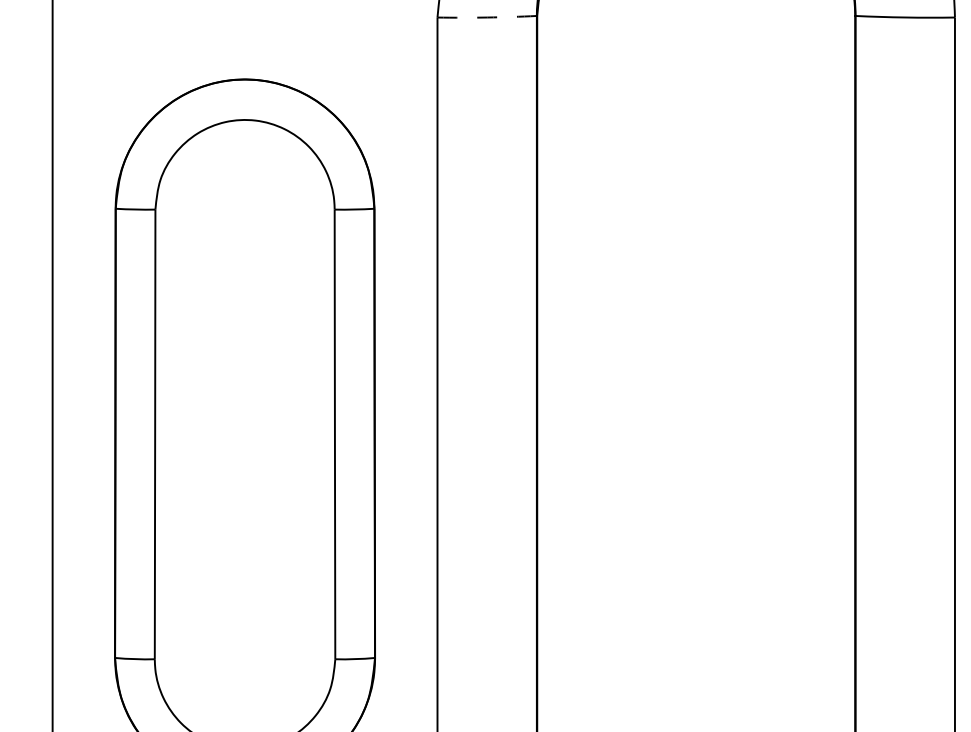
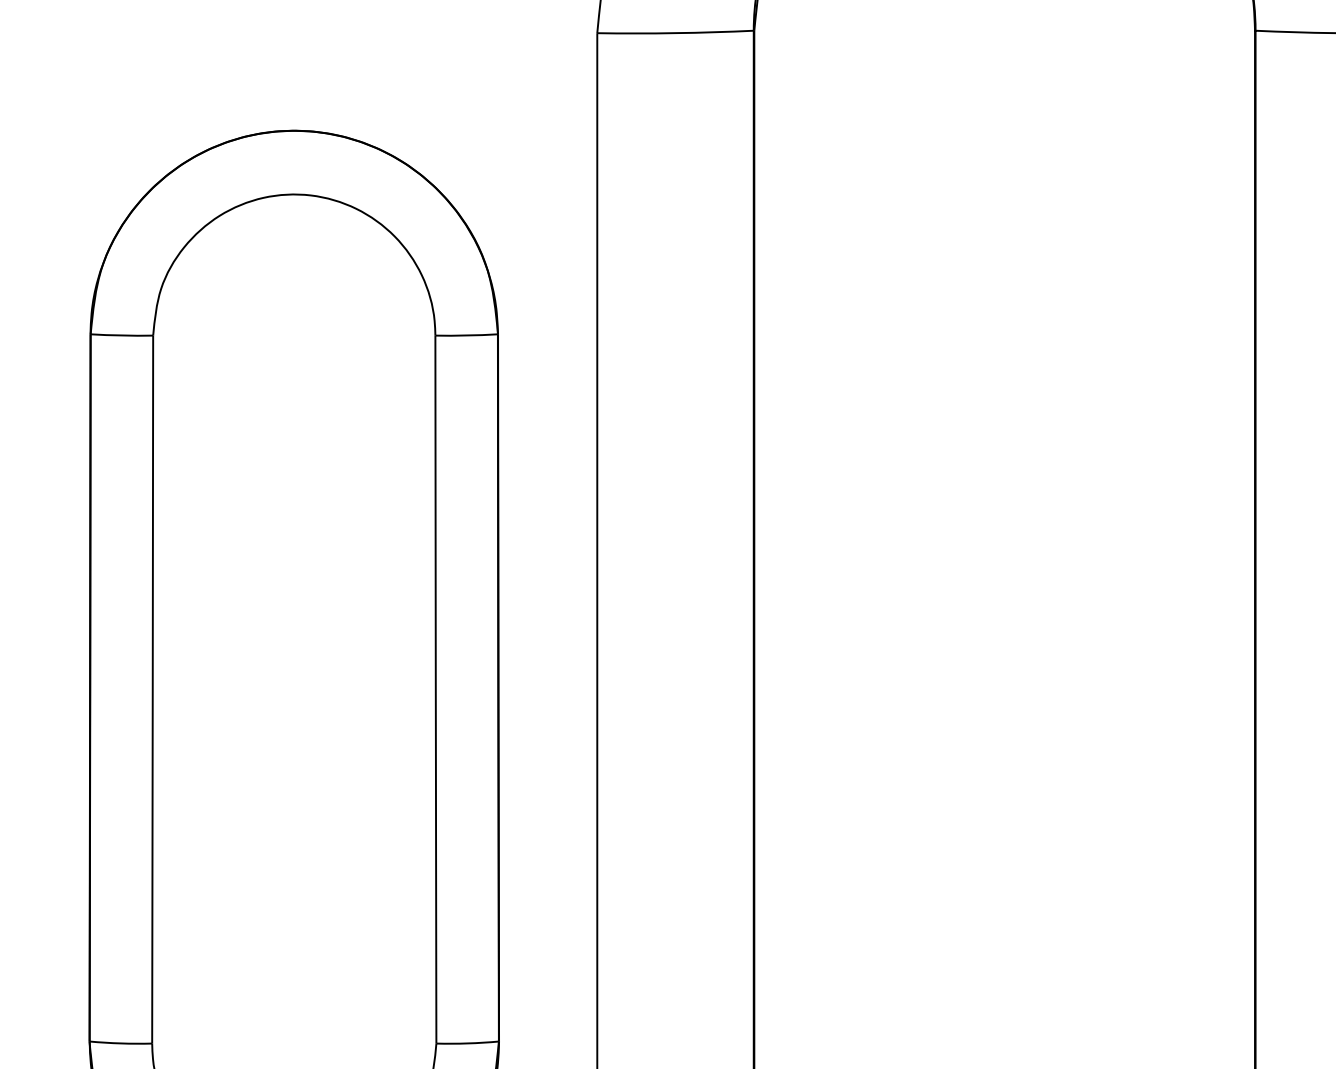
arc: (487, 17) -> (676, 33), dashed -> solid

